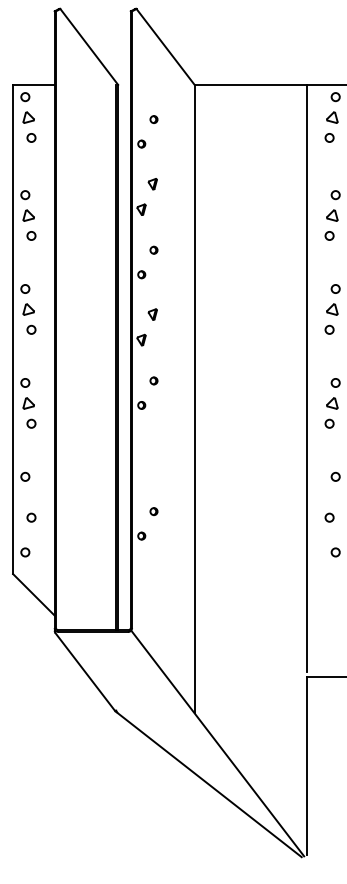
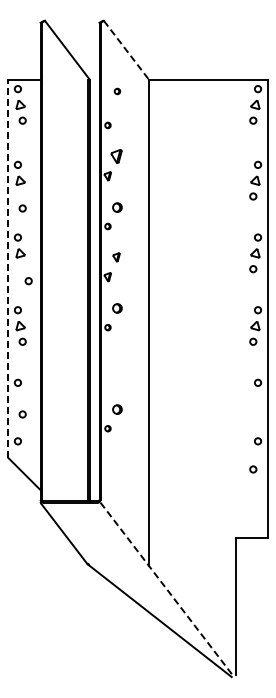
line: (165, 47) -> (126, 50), solid -> dashed
part: (154, 119) -> (117, 91), moved
part: (152, 184) -> (116, 156), size x1.6
circle: (31, 235) -> (22, 208), moved
part: (154, 250) -> (117, 207), size x1.6
line: (13, 329) -> (8, 268), solid -> dashed
circle: (31, 330) -> (28, 281), moved
line: (306, 378) -> (235, 306), removed
part: (154, 380) -> (117, 308), size x1.6
part: (154, 511) -> (117, 409), size x1.6
circle: (329, 517) -> (253, 469), moved
line: (218, 743) -> (167, 589), solid -> dashed

